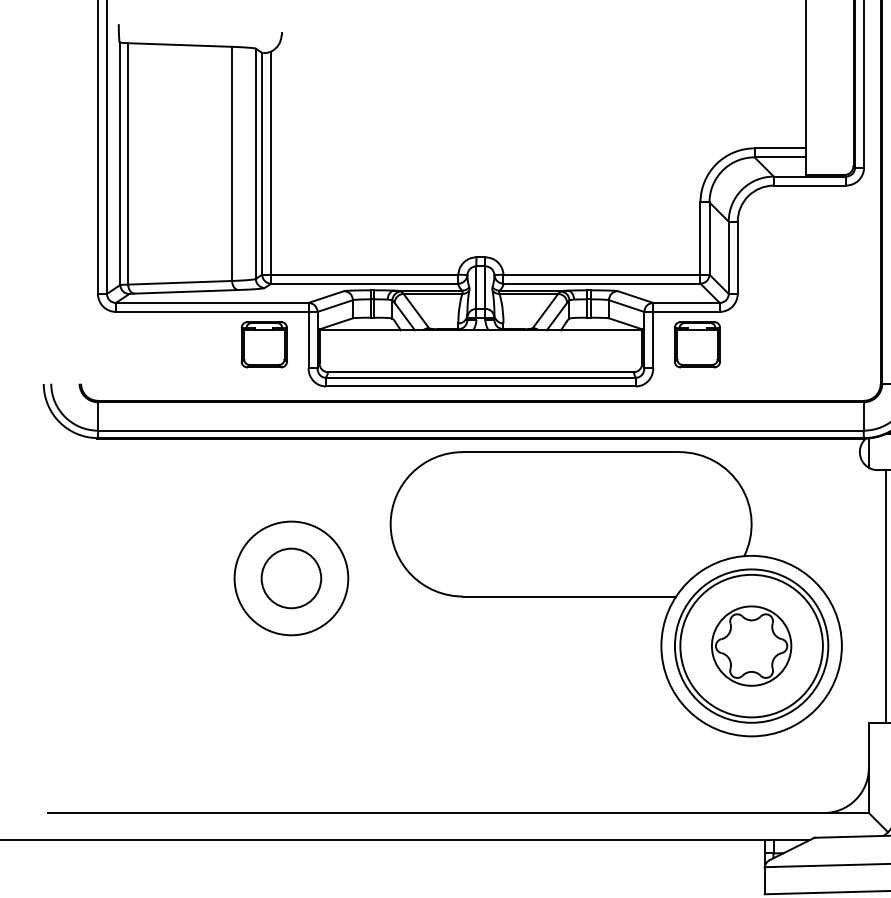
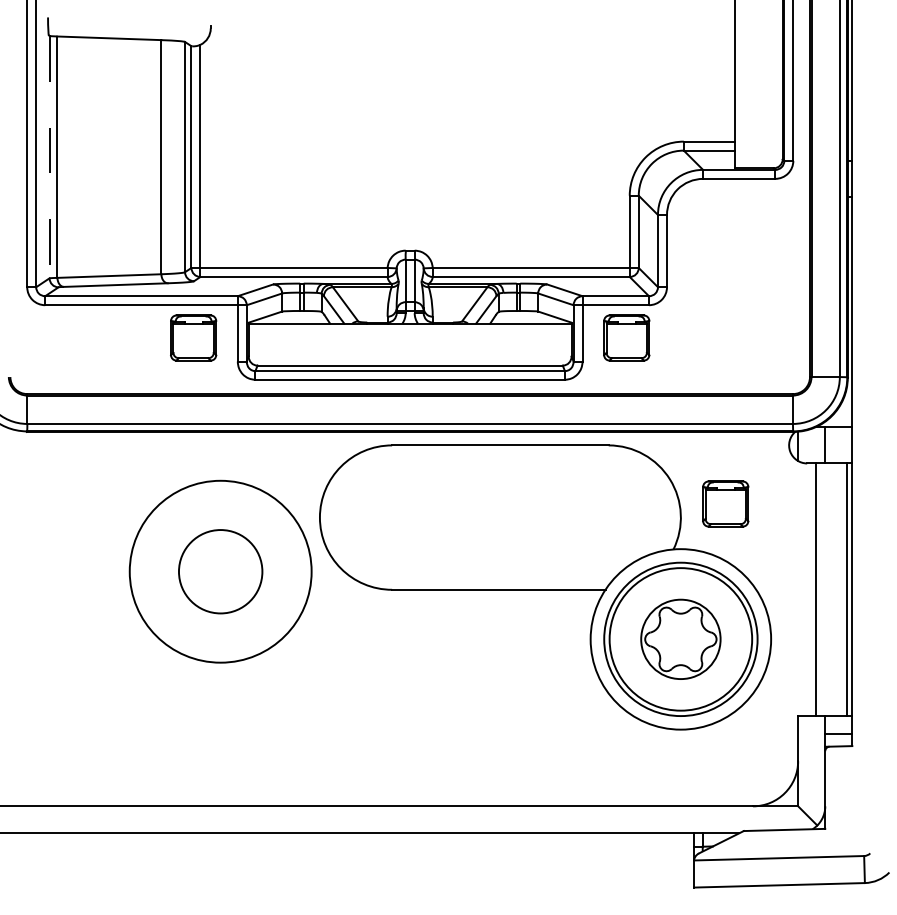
line: (120, 164) -> (49, 157), solid -> dashed
part: (796, 510) -> (725, 503), added
circle: (291, 578) -> (220, 571), size x1.4
circle: (291, 578) -> (220, 571), size x1.6

